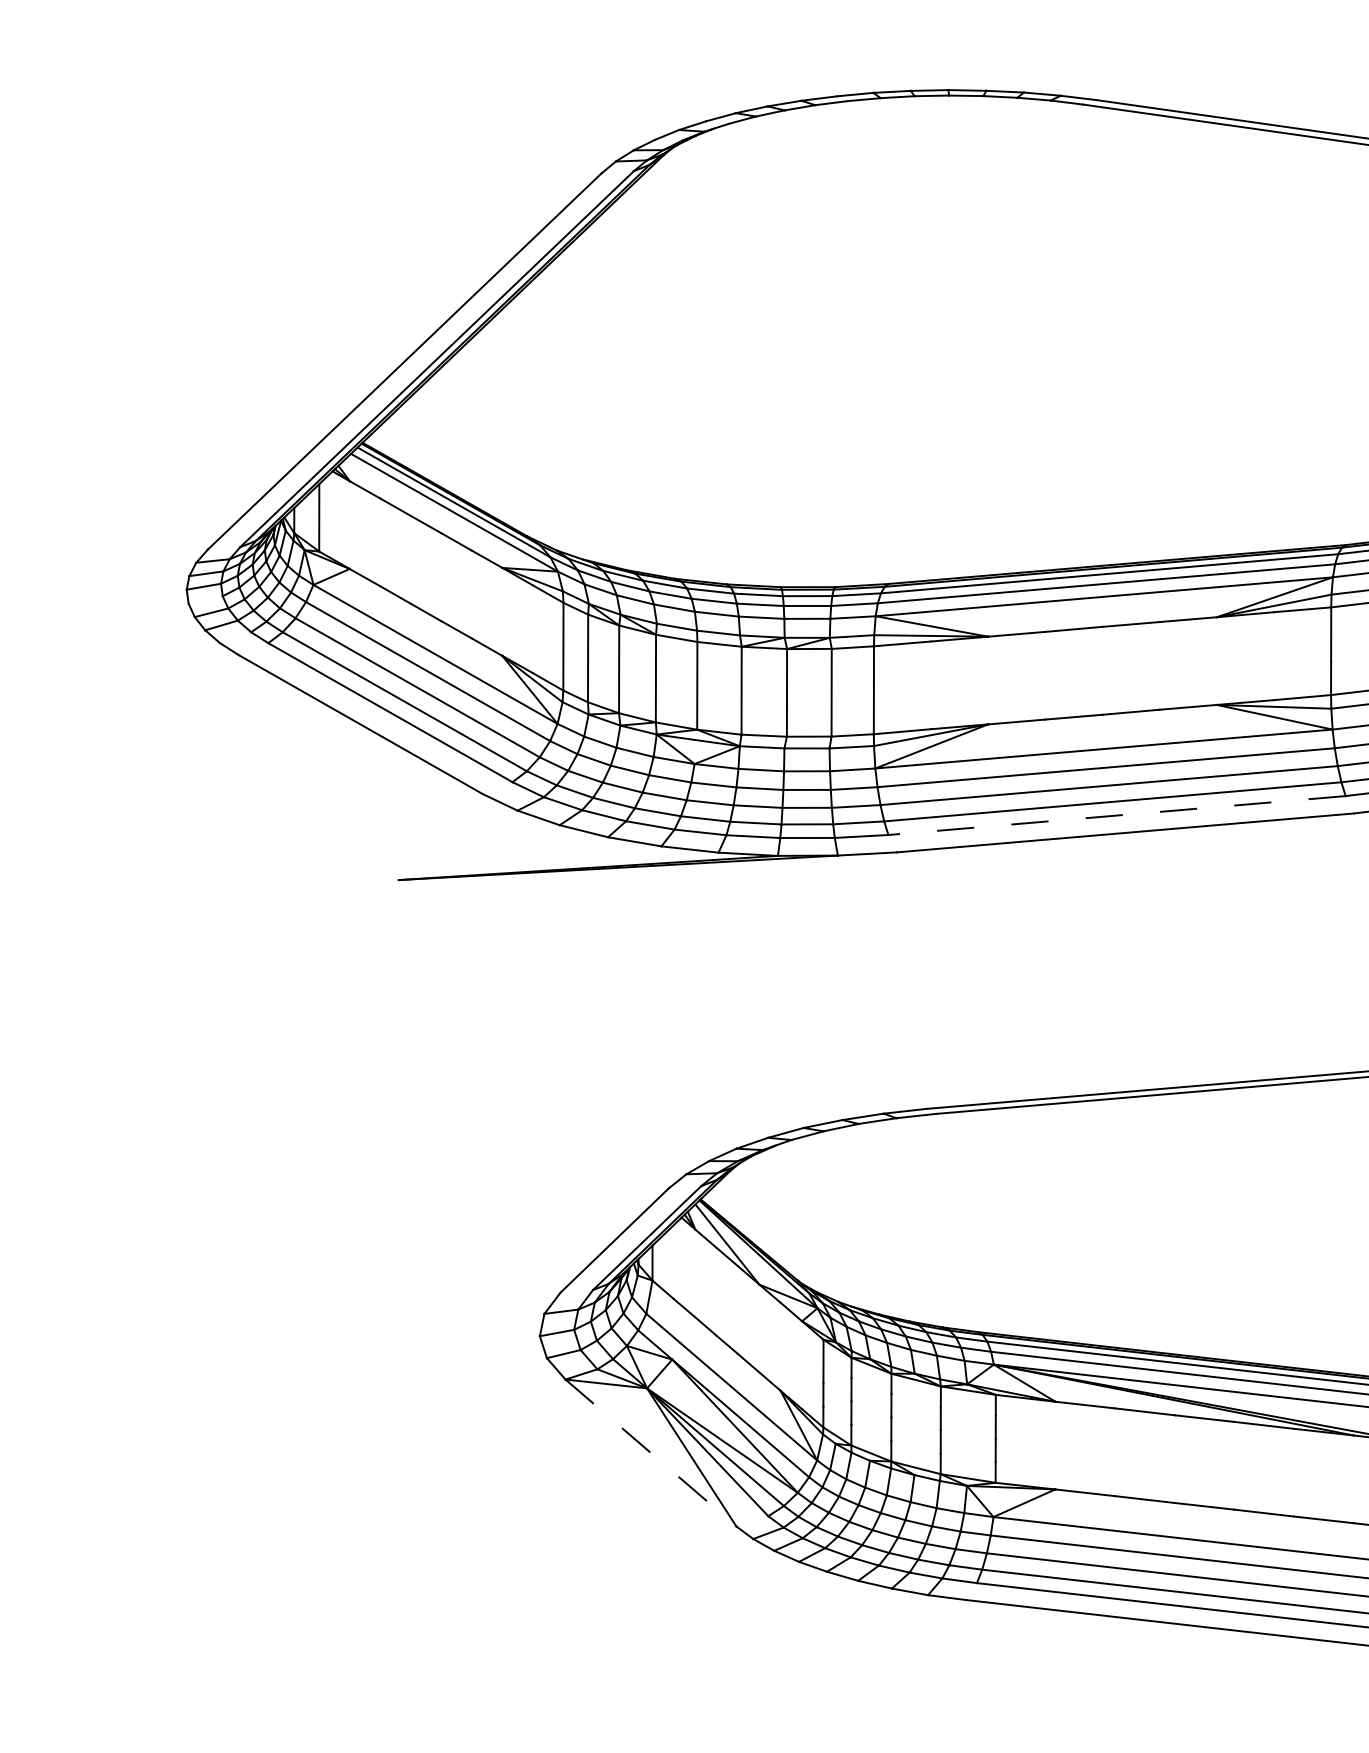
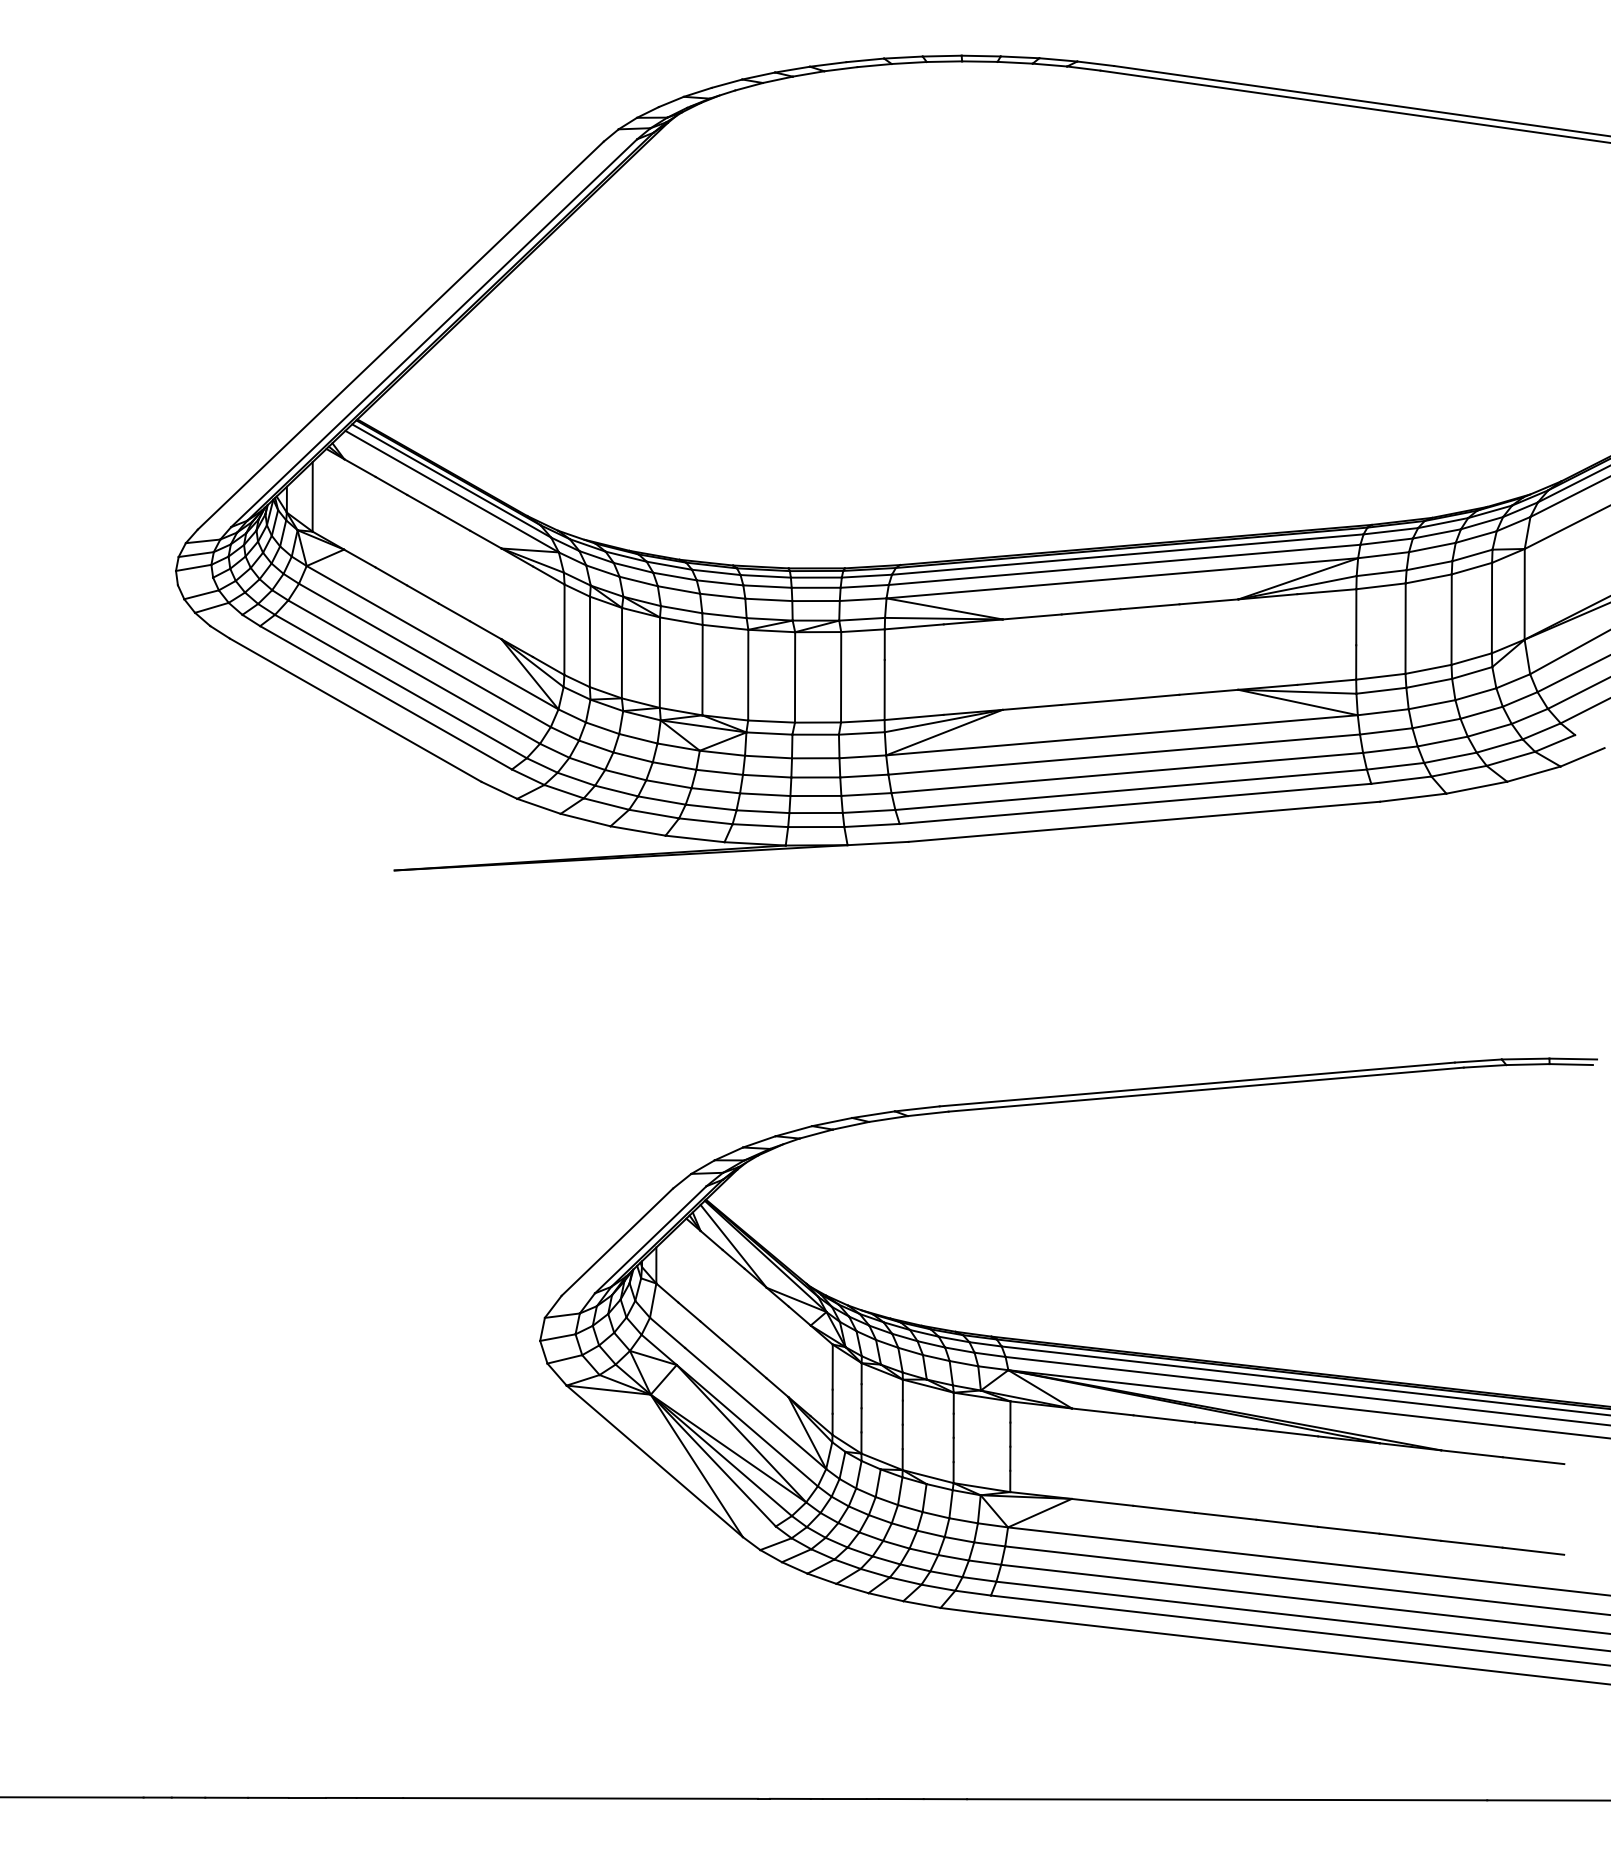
line: (1117, 815) -> (1135, 803), dashed -> solid
line: (651, 1453) -> (655, 1461), dashed -> solid

